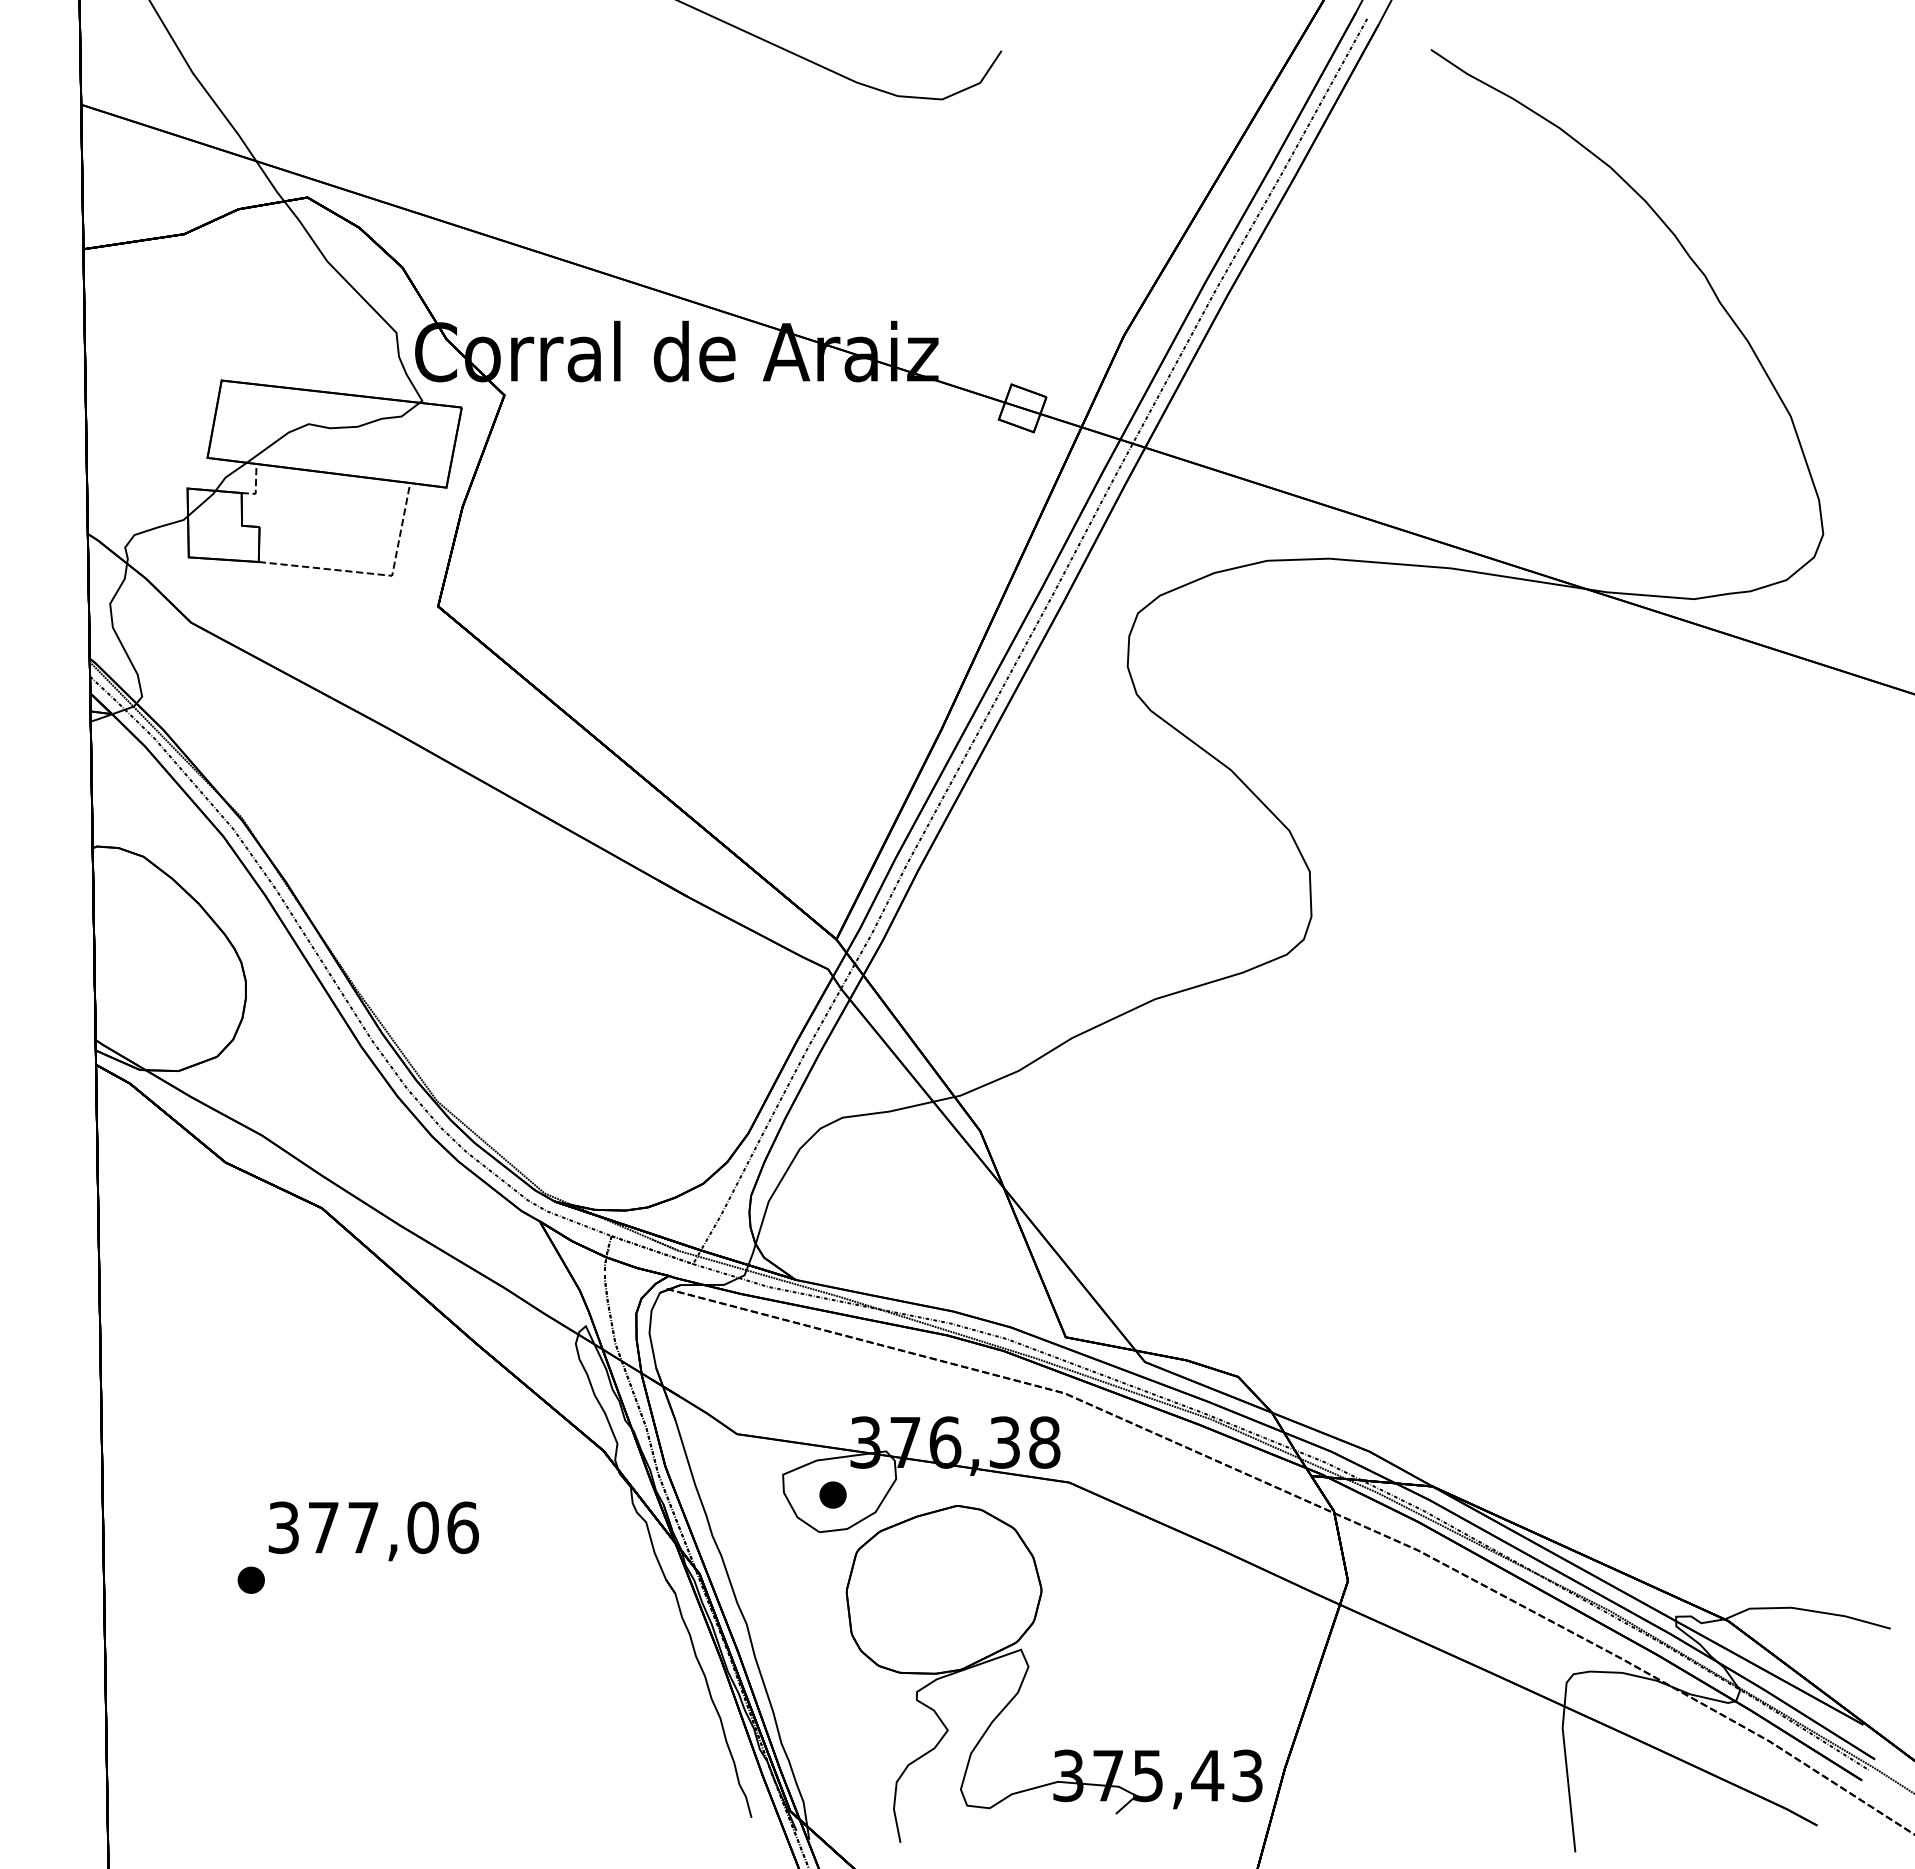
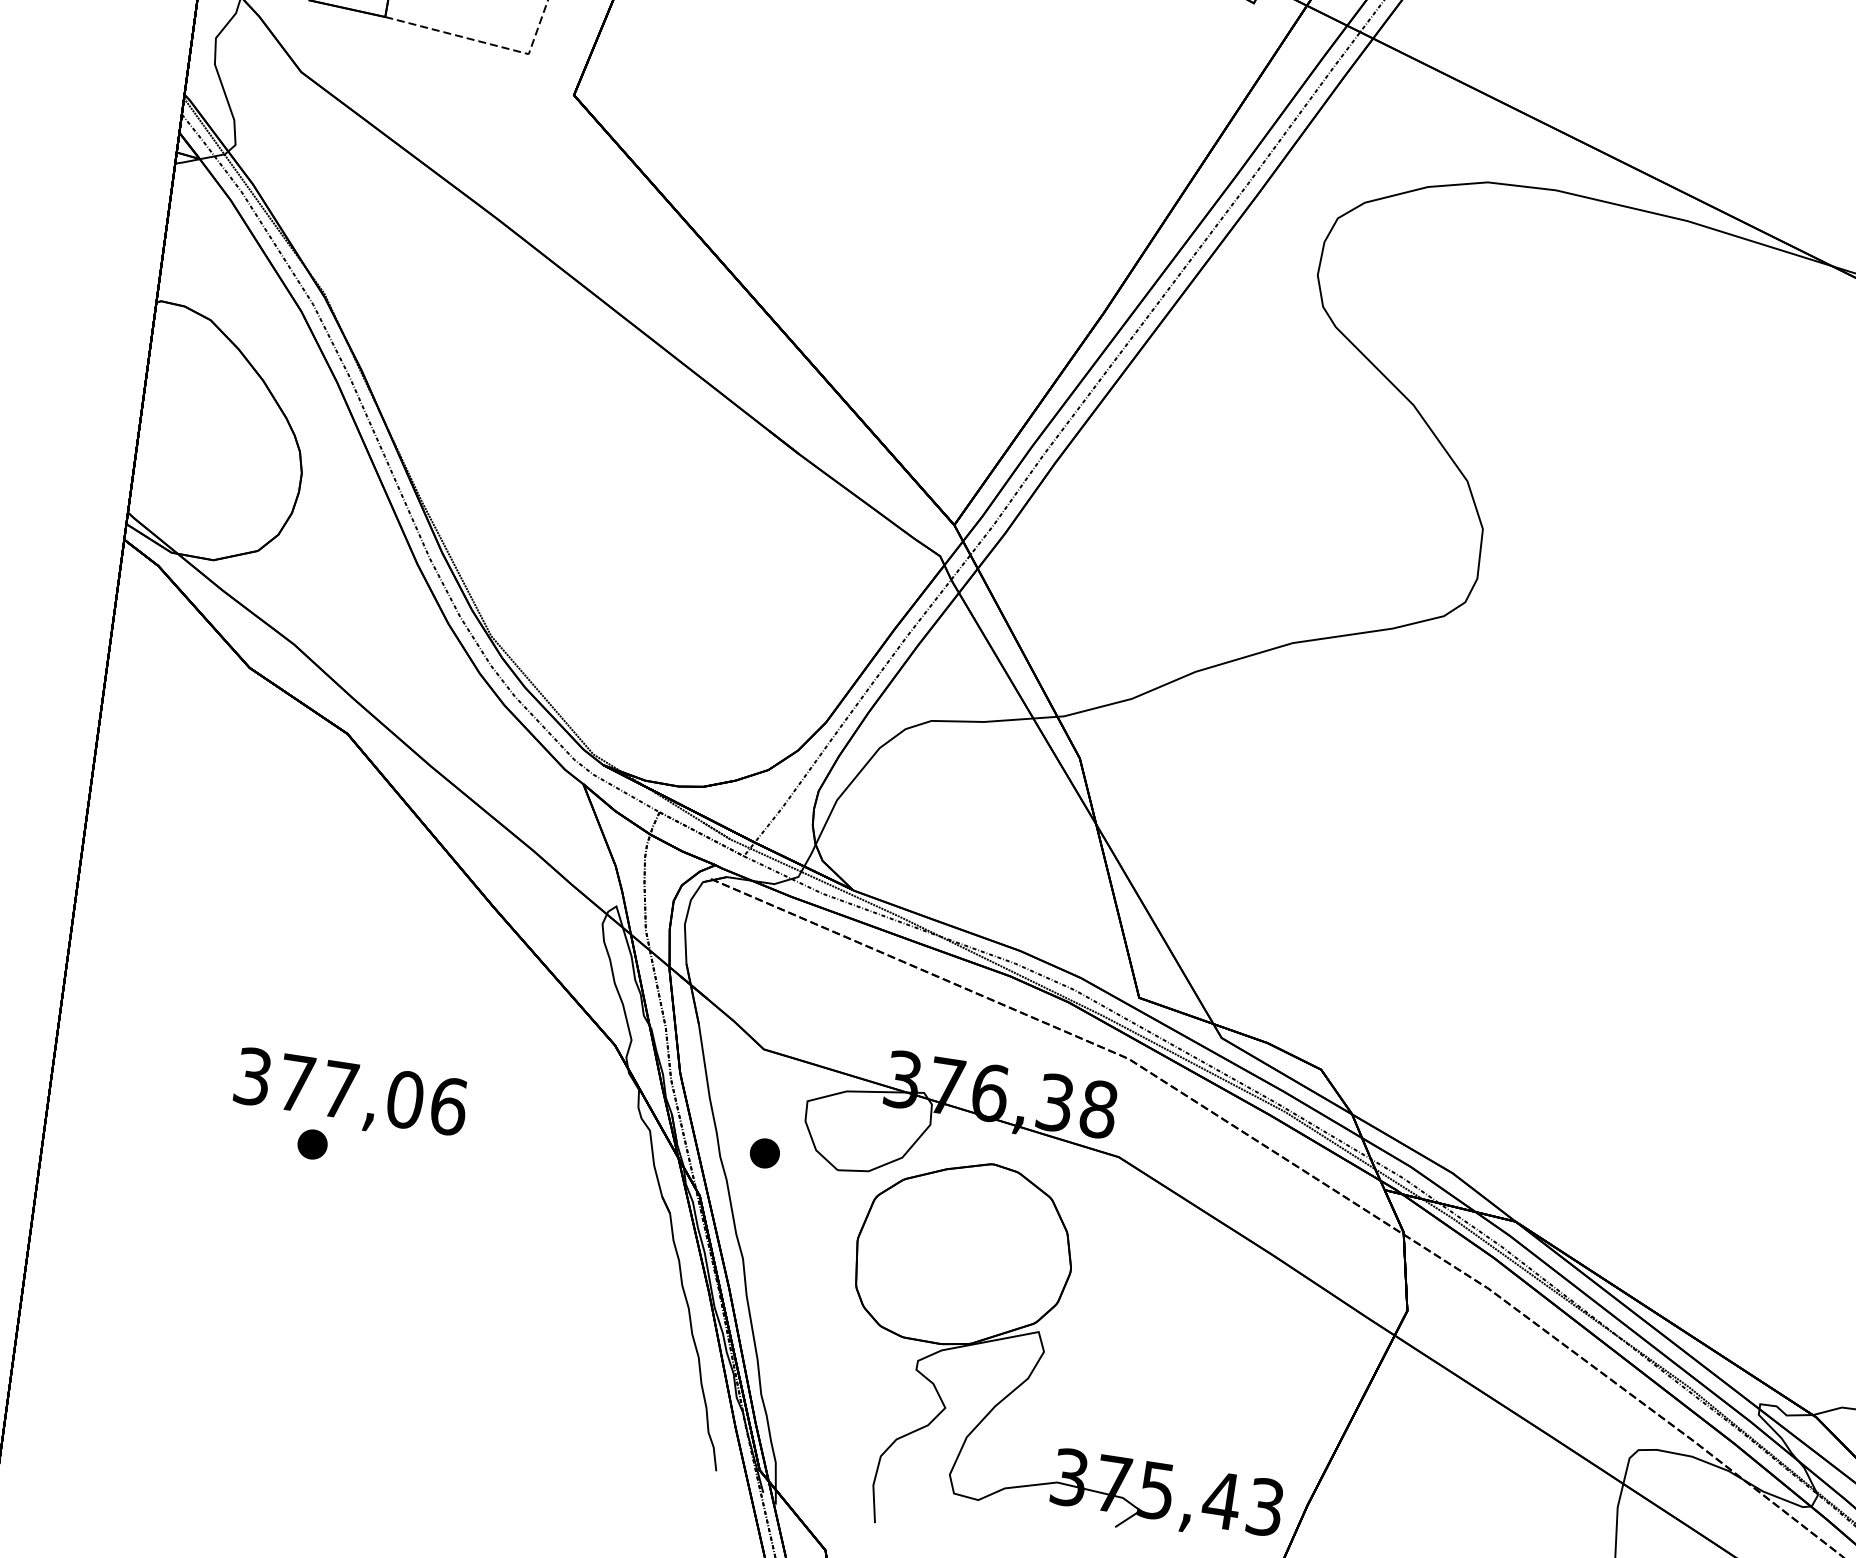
part: (832, 1494) -> (764, 1152), moved
part: (250, 1579) -> (311, 1143), moved

